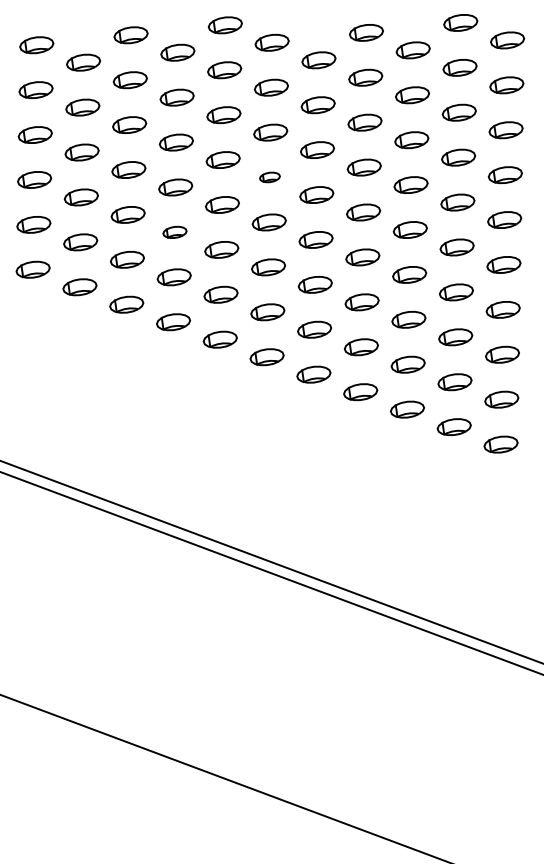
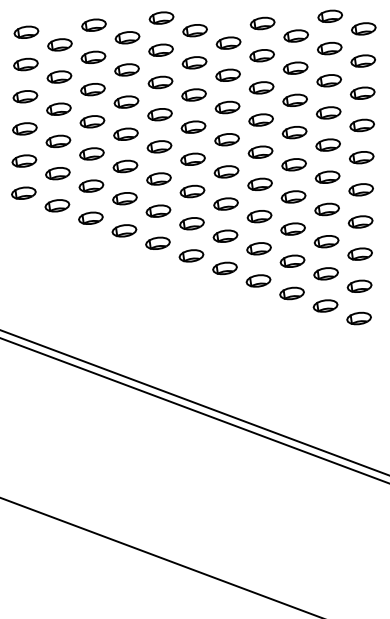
part: (269, 176) -> (193, 126), size x1.67
part: (175, 232) -> (125, 166), size x1.43

